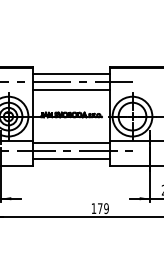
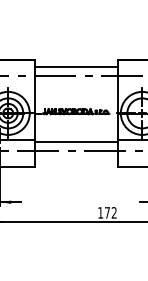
line: (71, 89) -> (76, 84), removed
line: (71, 159) -> (76, 159), removed
text: (106, 208) -> (114, 212), 179 -> 172

